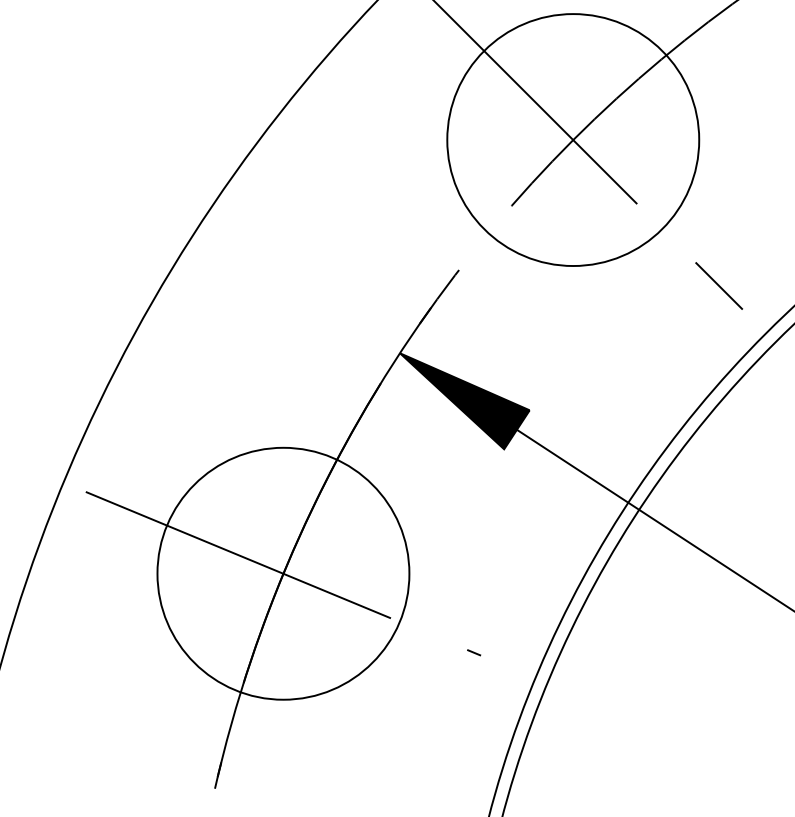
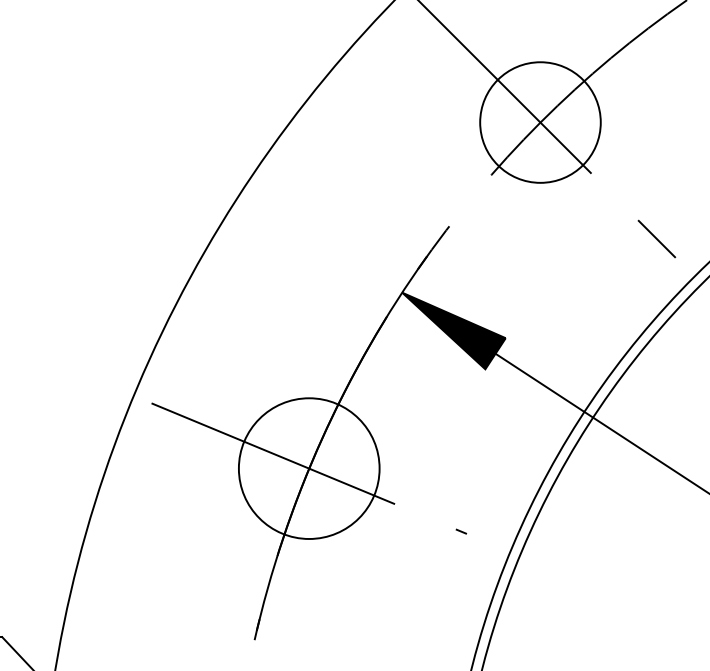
circle: (572, 139) -> (539, 122), size x0.6
circle: (282, 573) -> (308, 468), size x0.7

